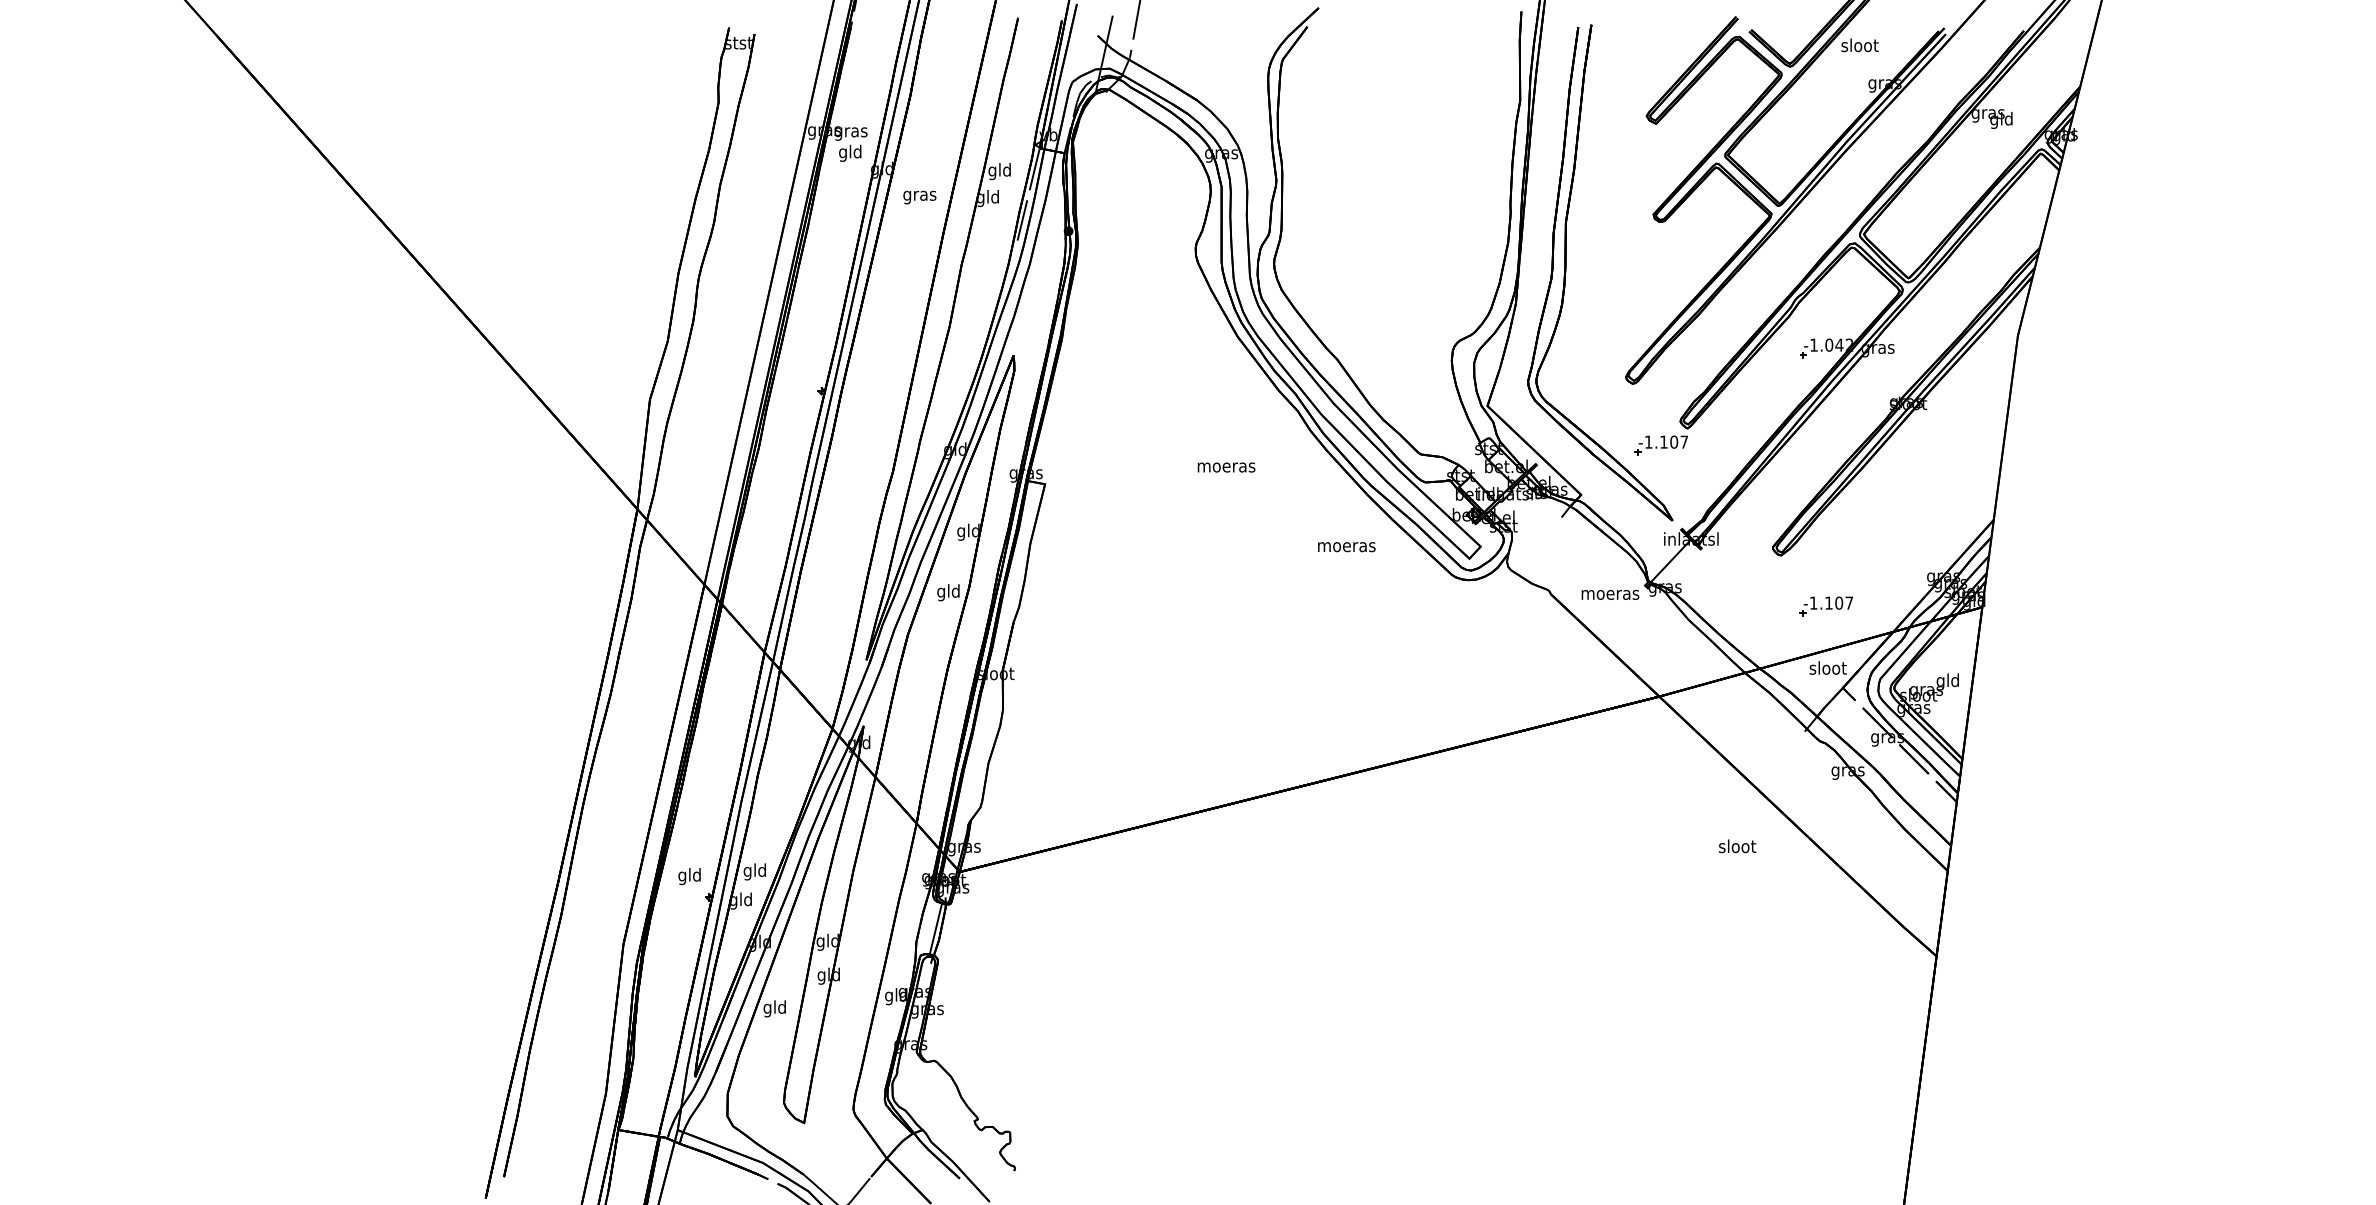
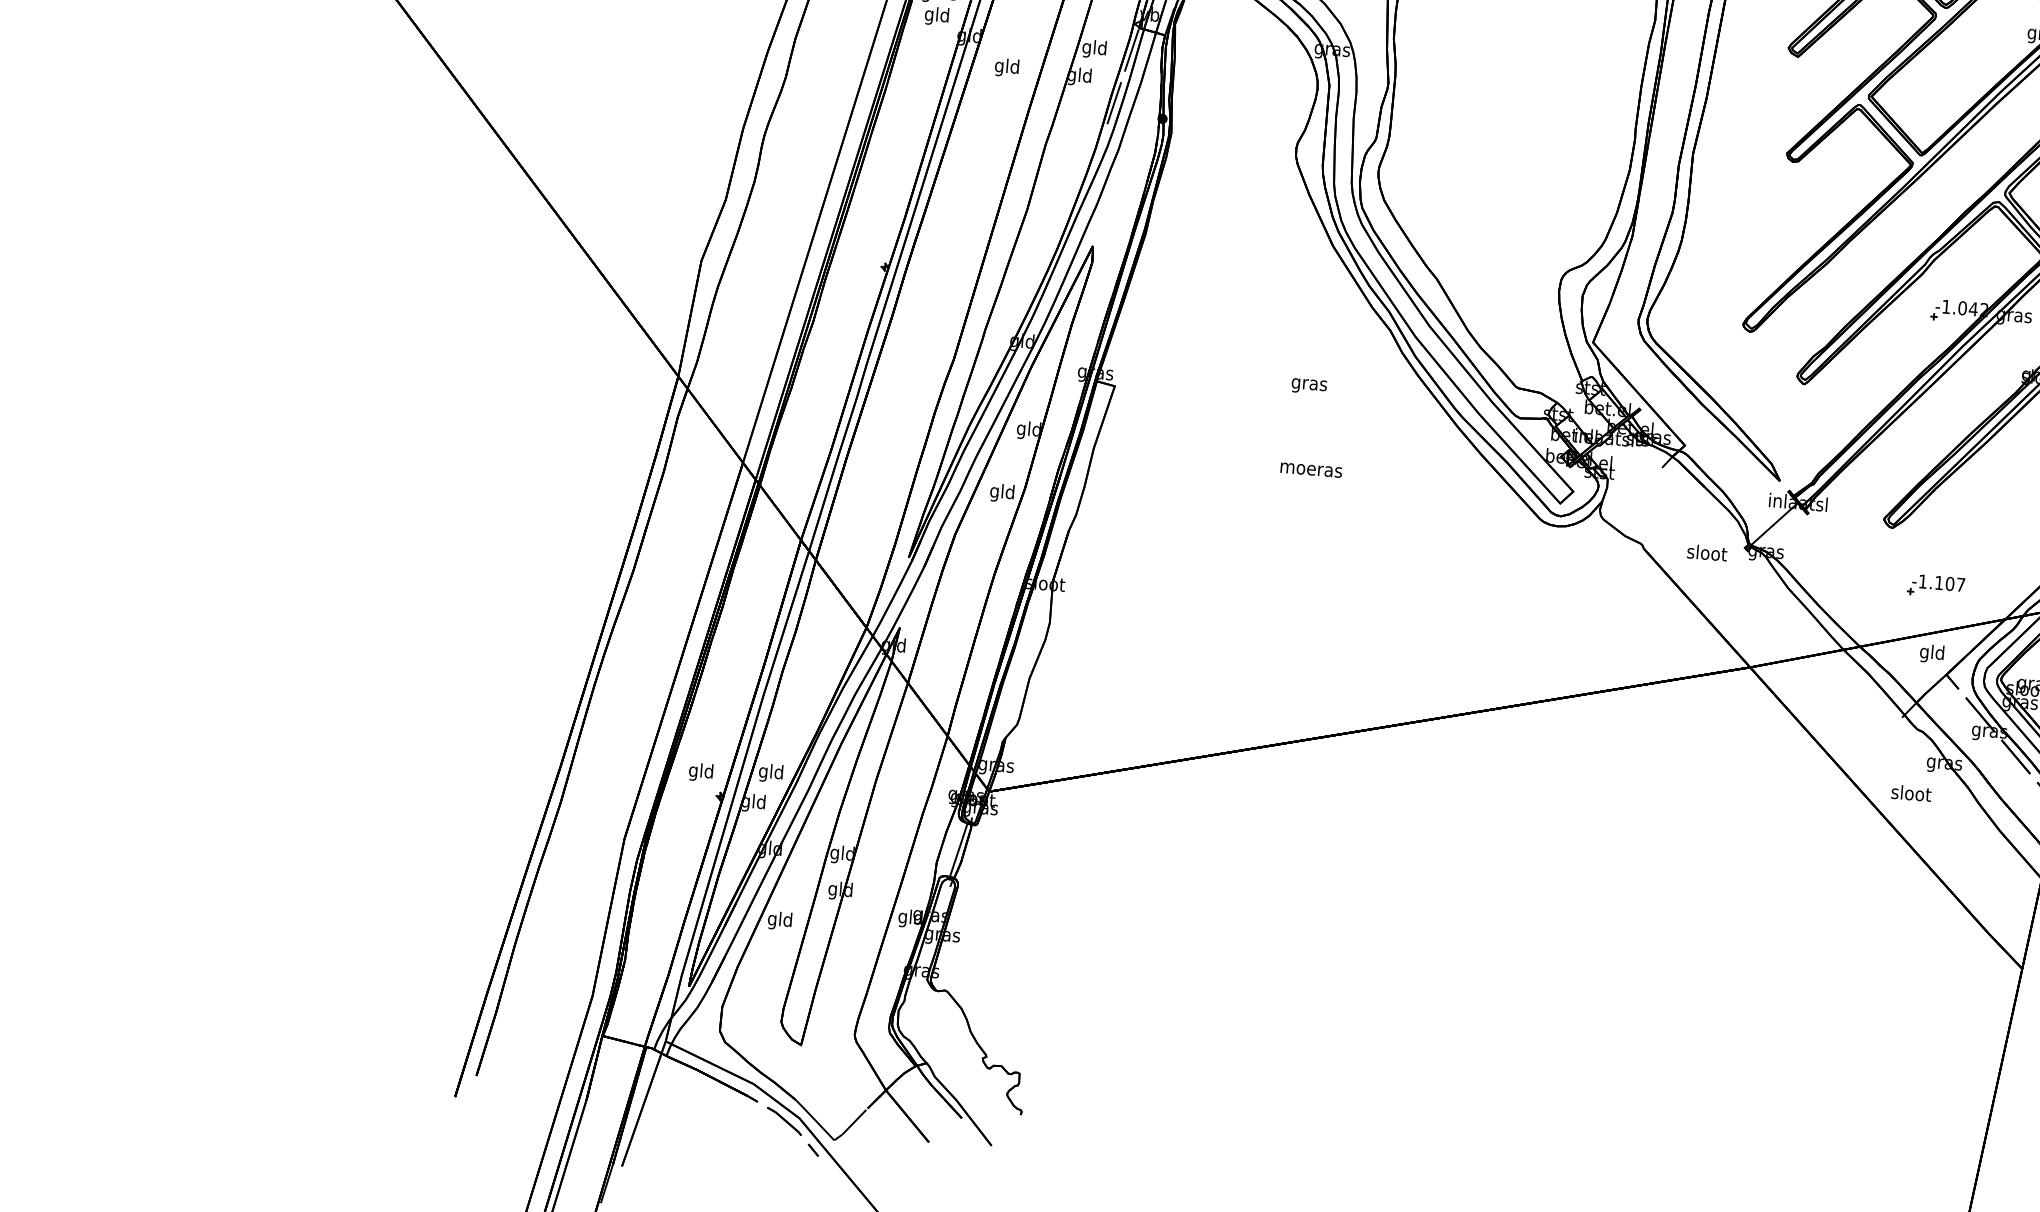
text: (919, 195) -> (1006, 67), gras -> gld
part: (1660, 445) -> (1773, 400), removed
text: (1226, 469) -> (1309, 386), moeras -> gras
text: (1346, 547) -> (1310, 470), moved
text: (1610, 592) -> (1707, 552), moeras -> sloot
text: (1827, 669) -> (1931, 653), sloot -> gld
text: (1737, 846) -> (1911, 793), moved

